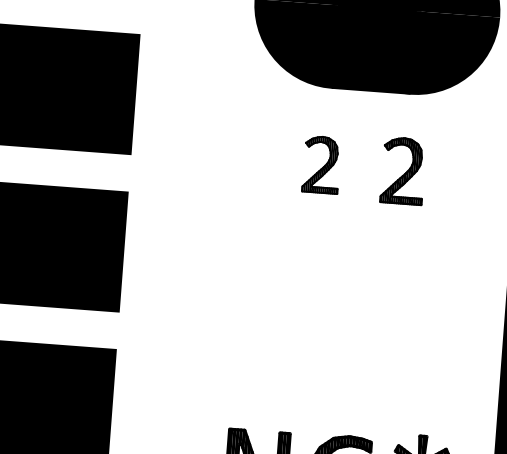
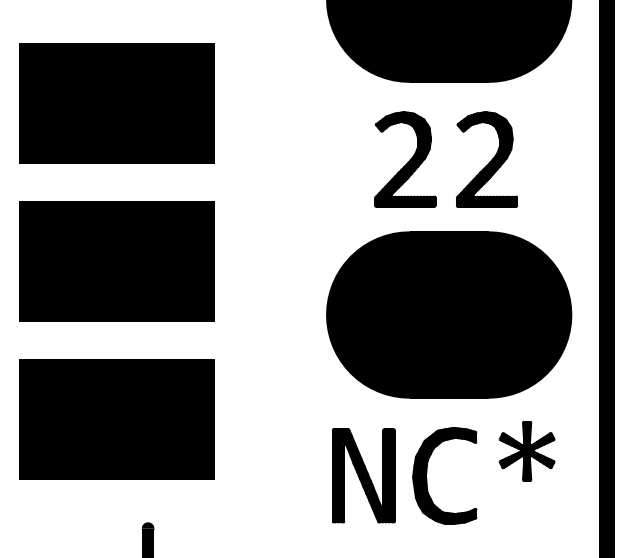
part: (321, 164) -> (405, 159), size x1.67
part: (403, 171) -> (487, 159), size x1.43
part: (354, 322) -> (449, 314), added

